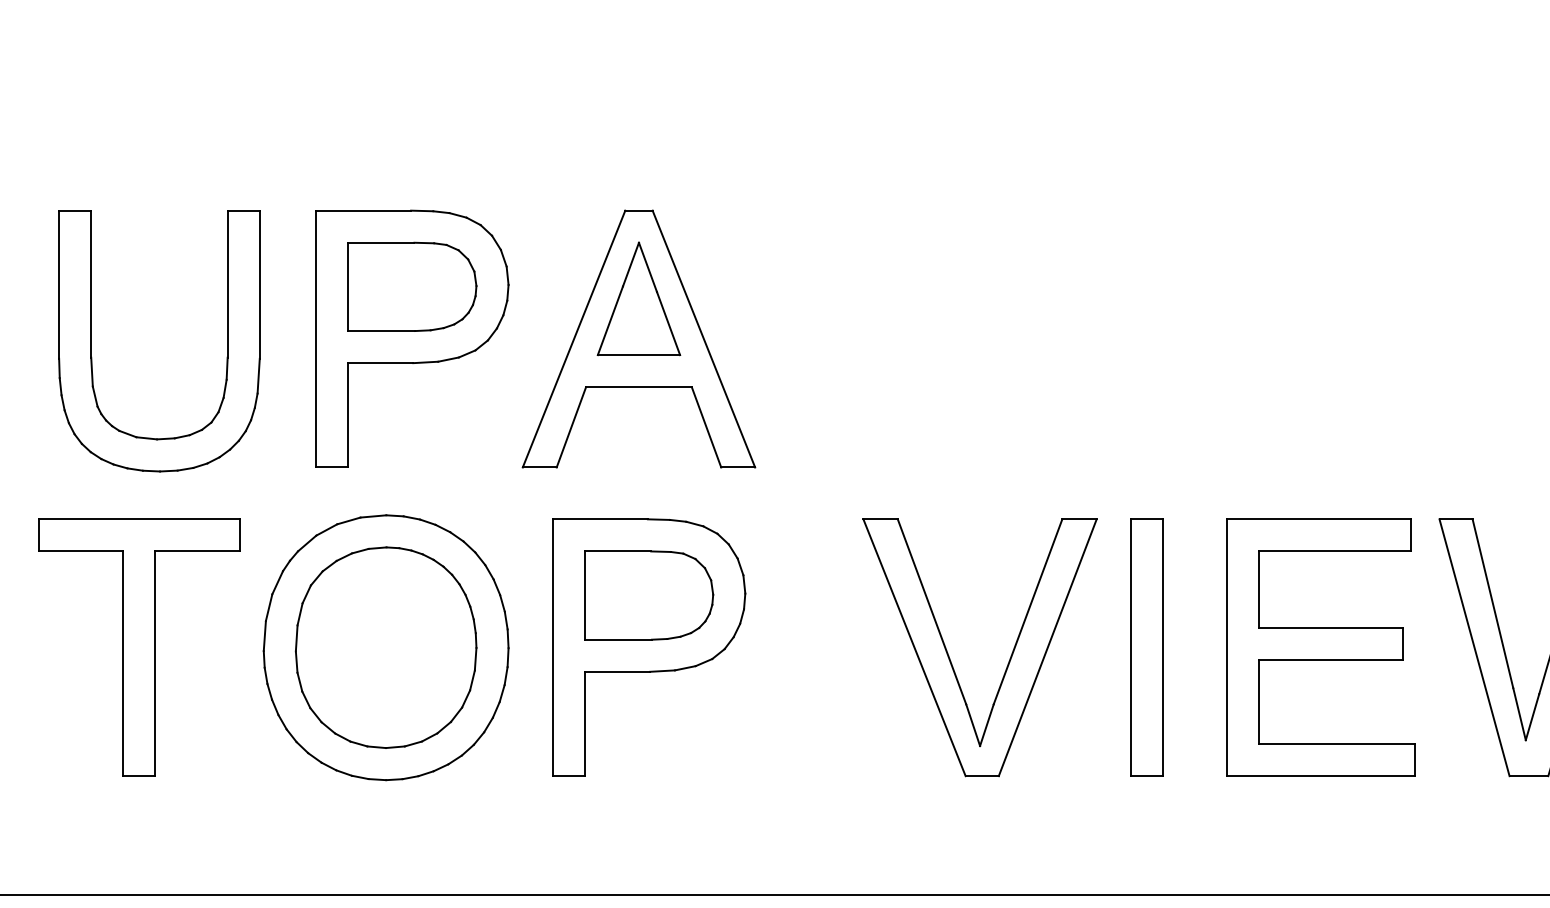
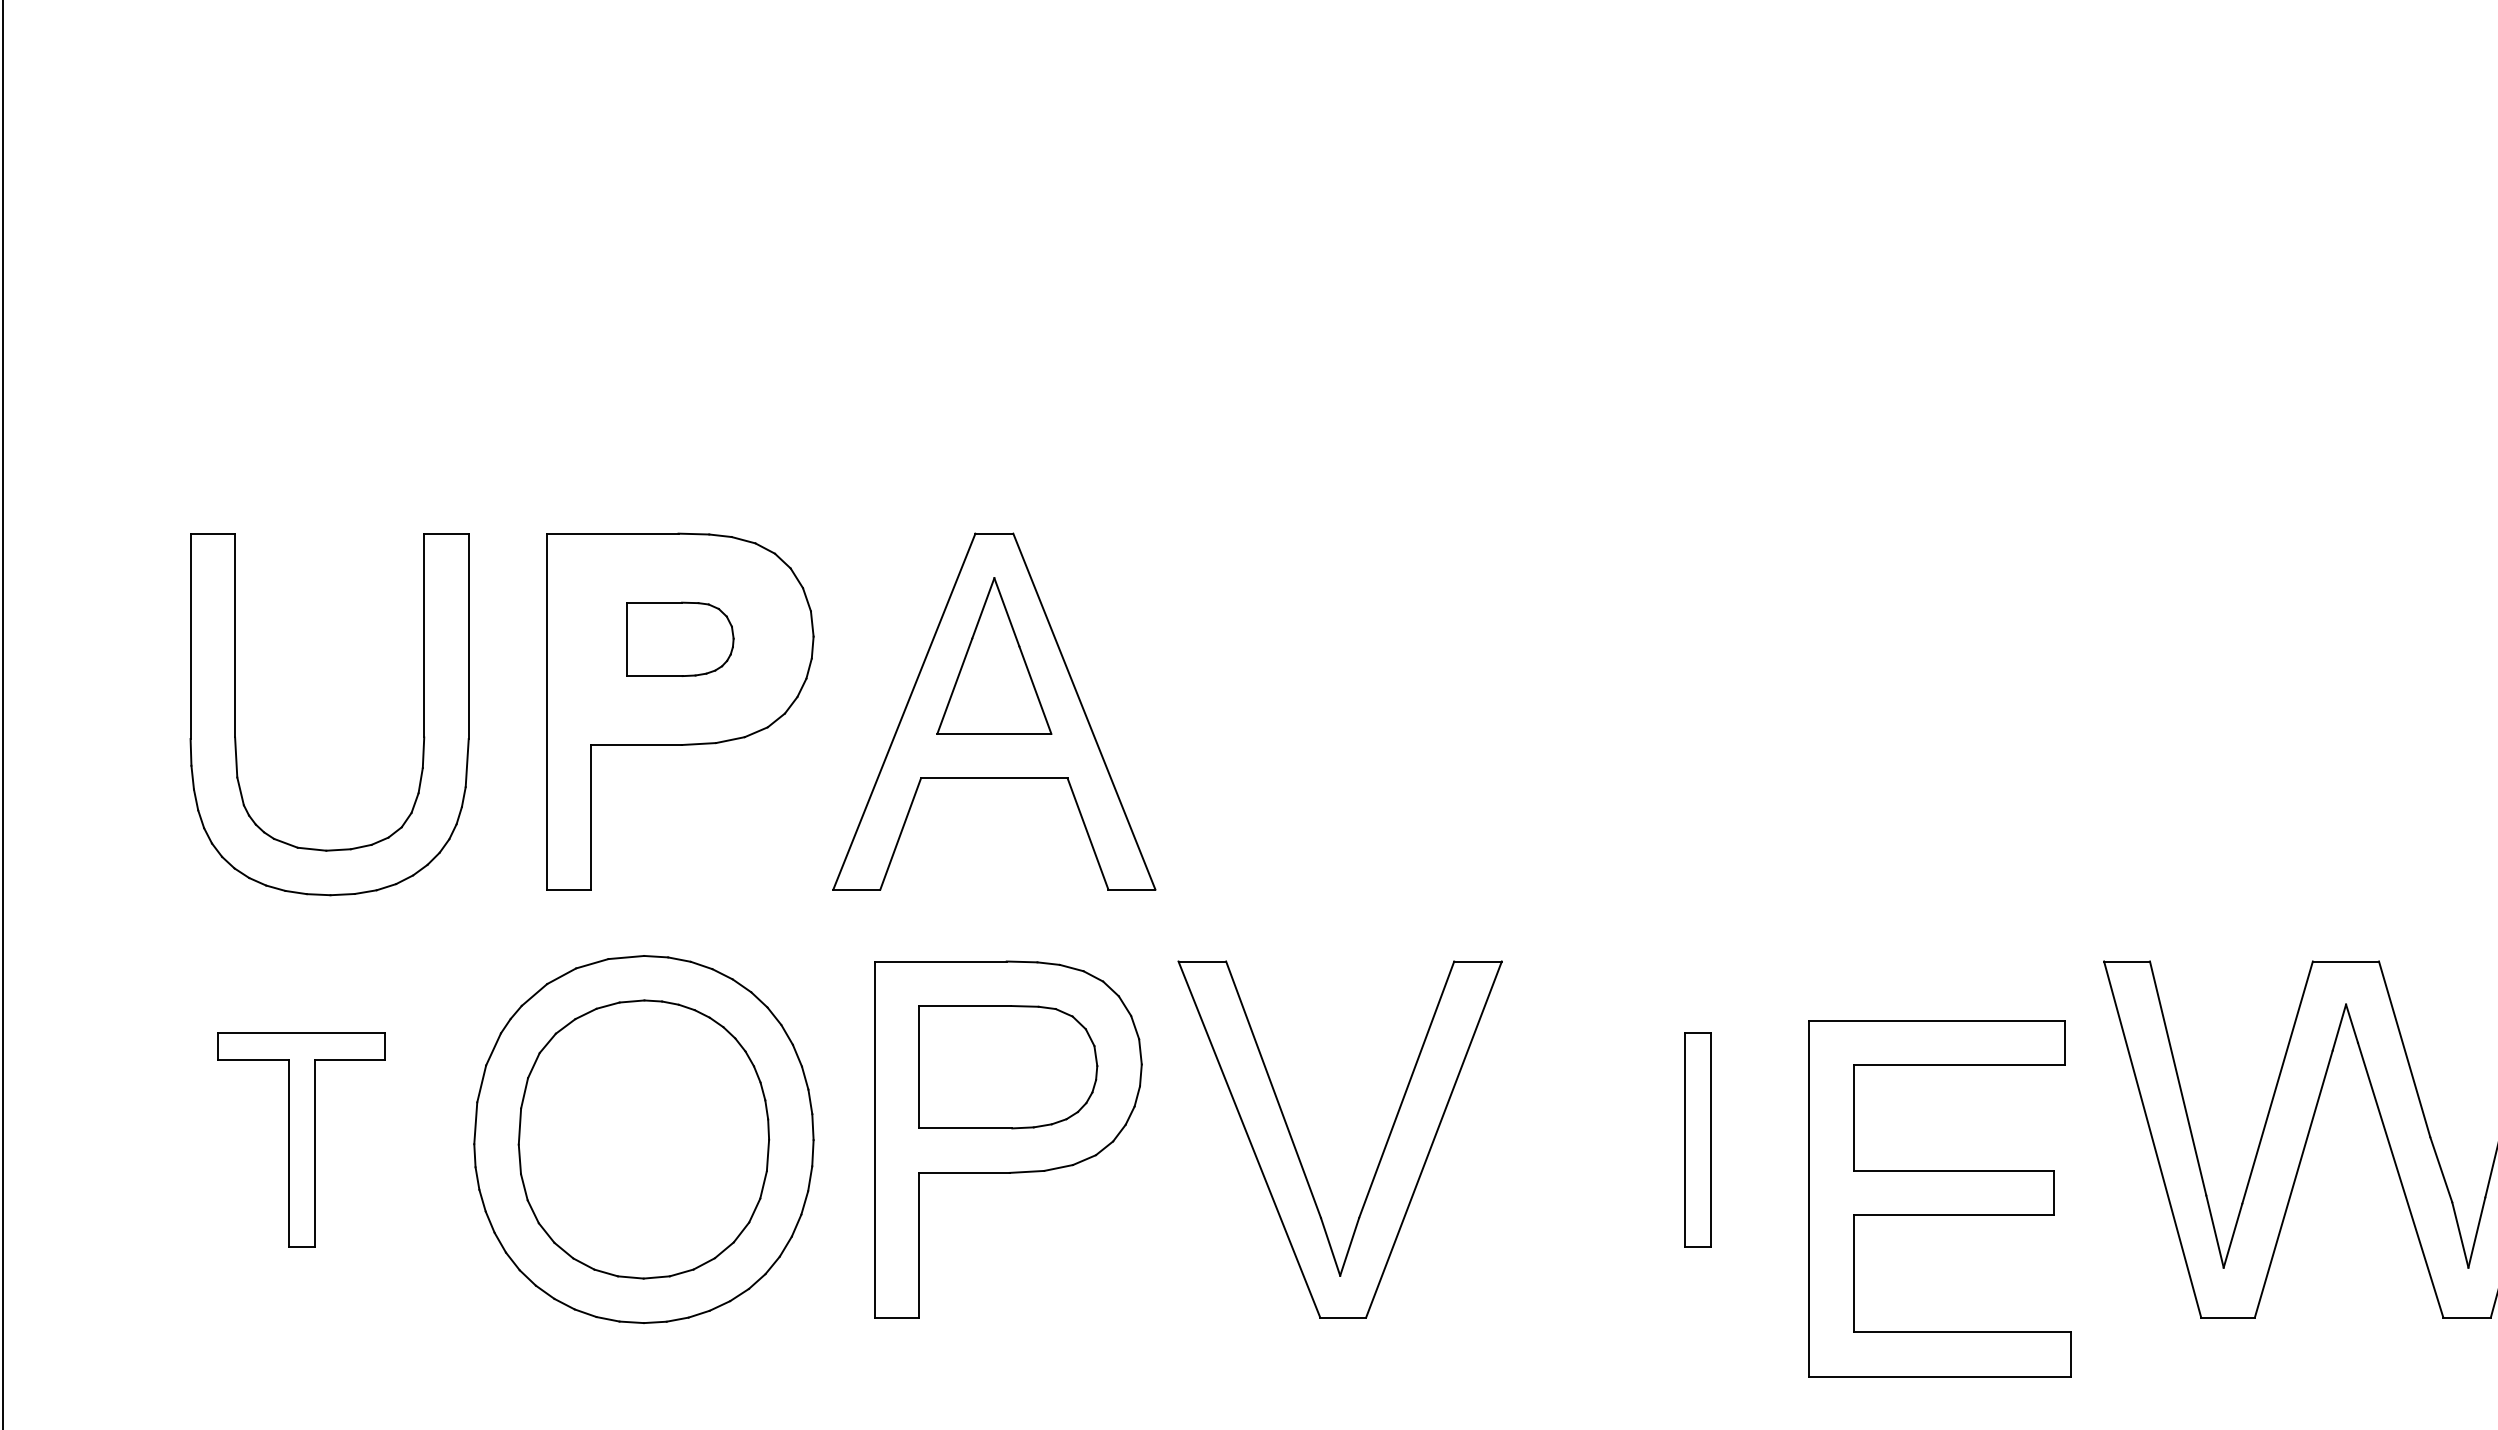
part: (412, 287) -> (680, 639), size x0.6
part: (139, 647) -> (301, 1139), size x0.6
part: (1146, 647) -> (1697, 1139), size x0.6
part: (1320, 647) -> (1939, 1198), moved
part: (949, 657) -> (1298, 1153), moved

